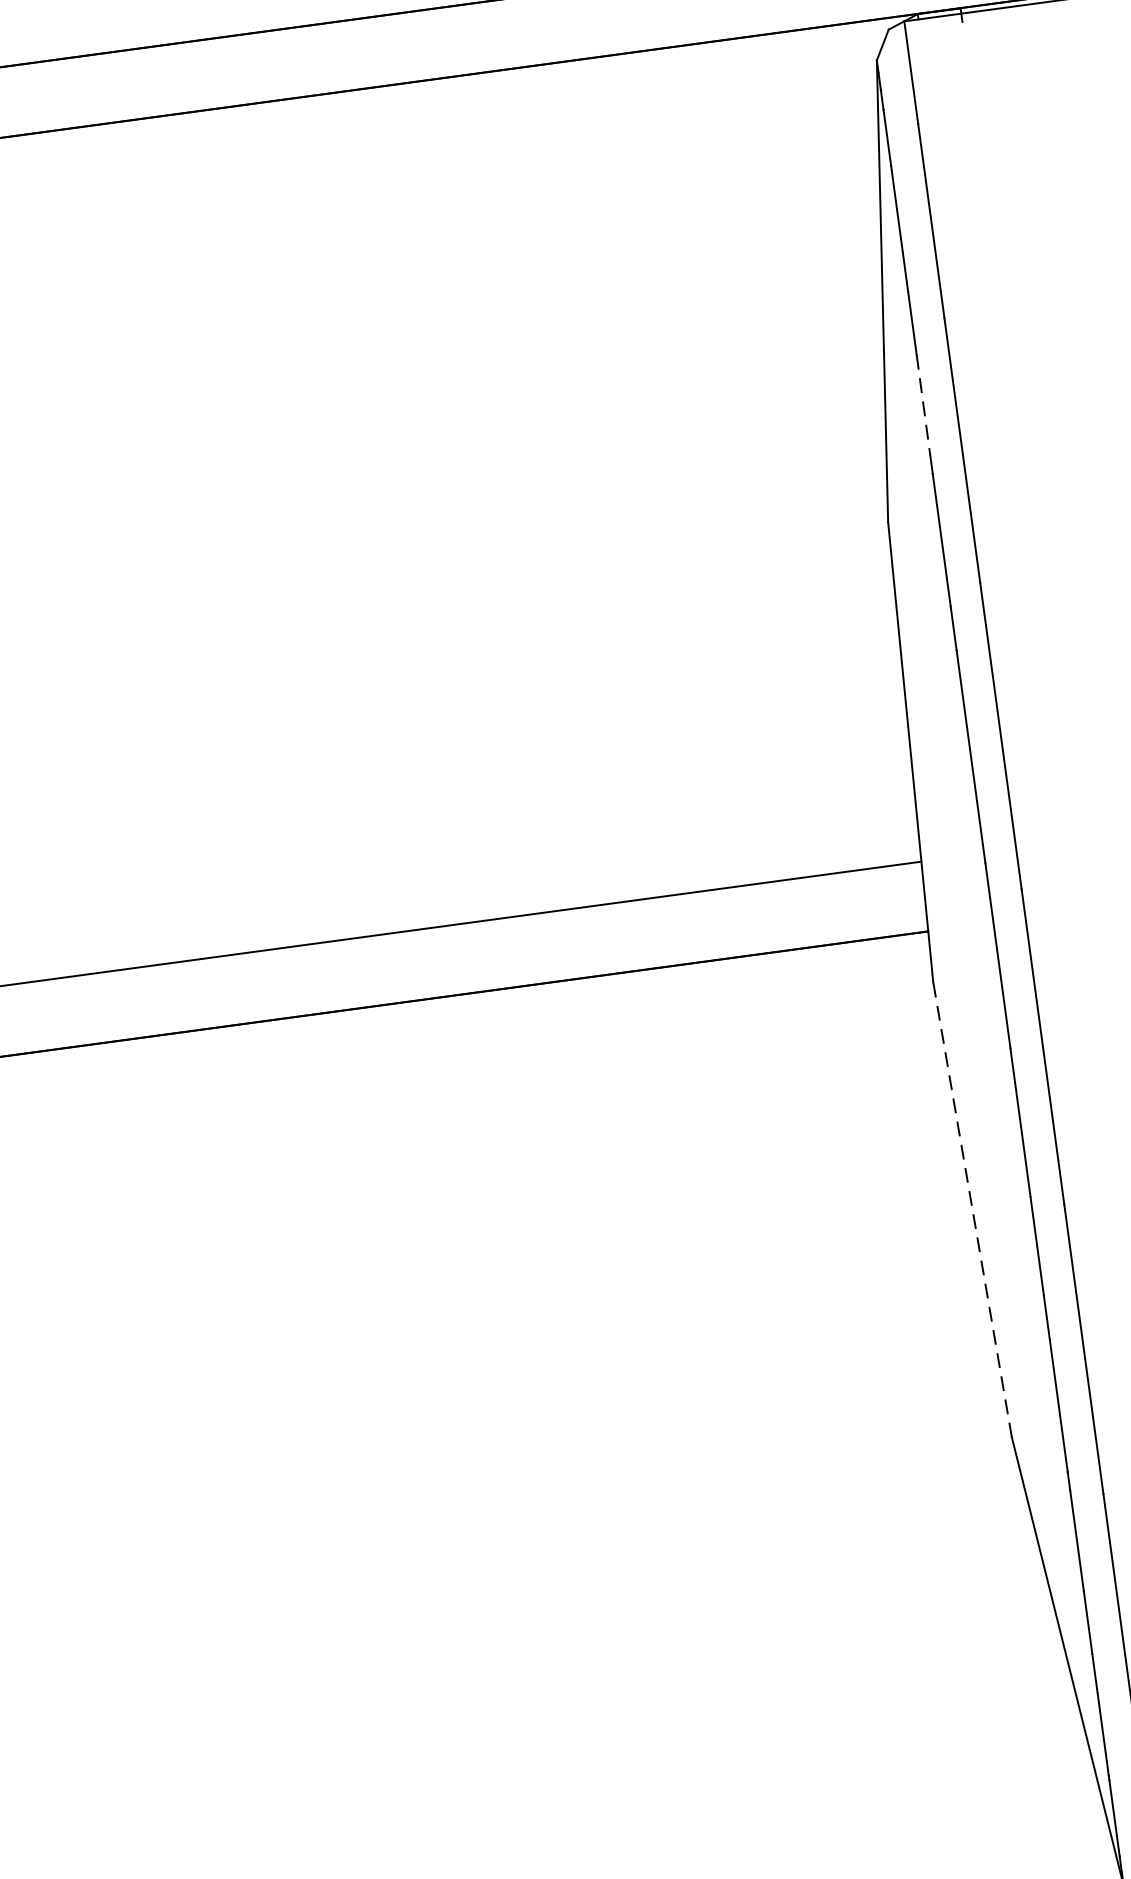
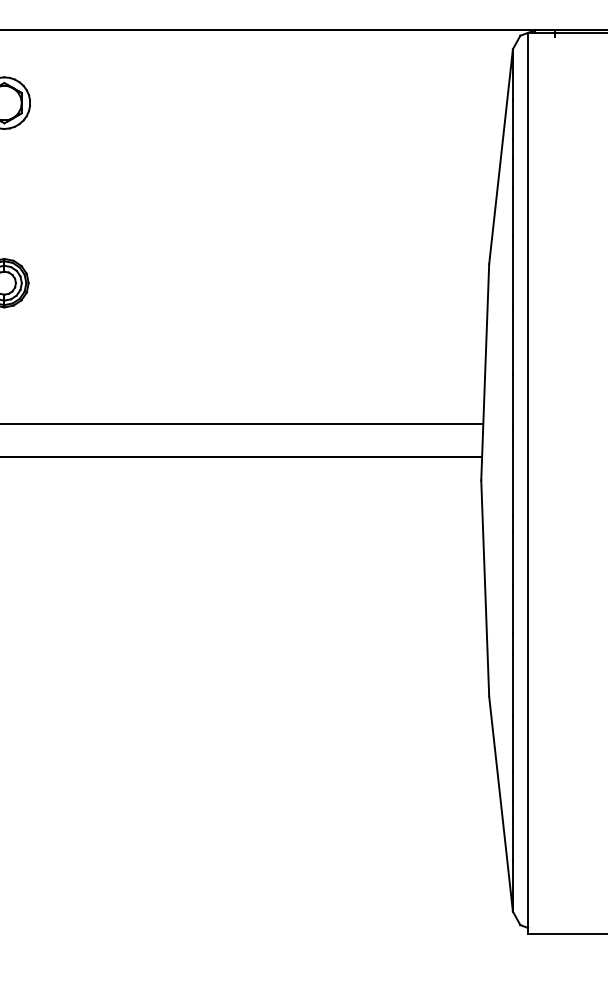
line: (922, 406) -> (512, 212), dashed -> solid
line: (973, 1209) -> (485, 588), dashed -> solid

